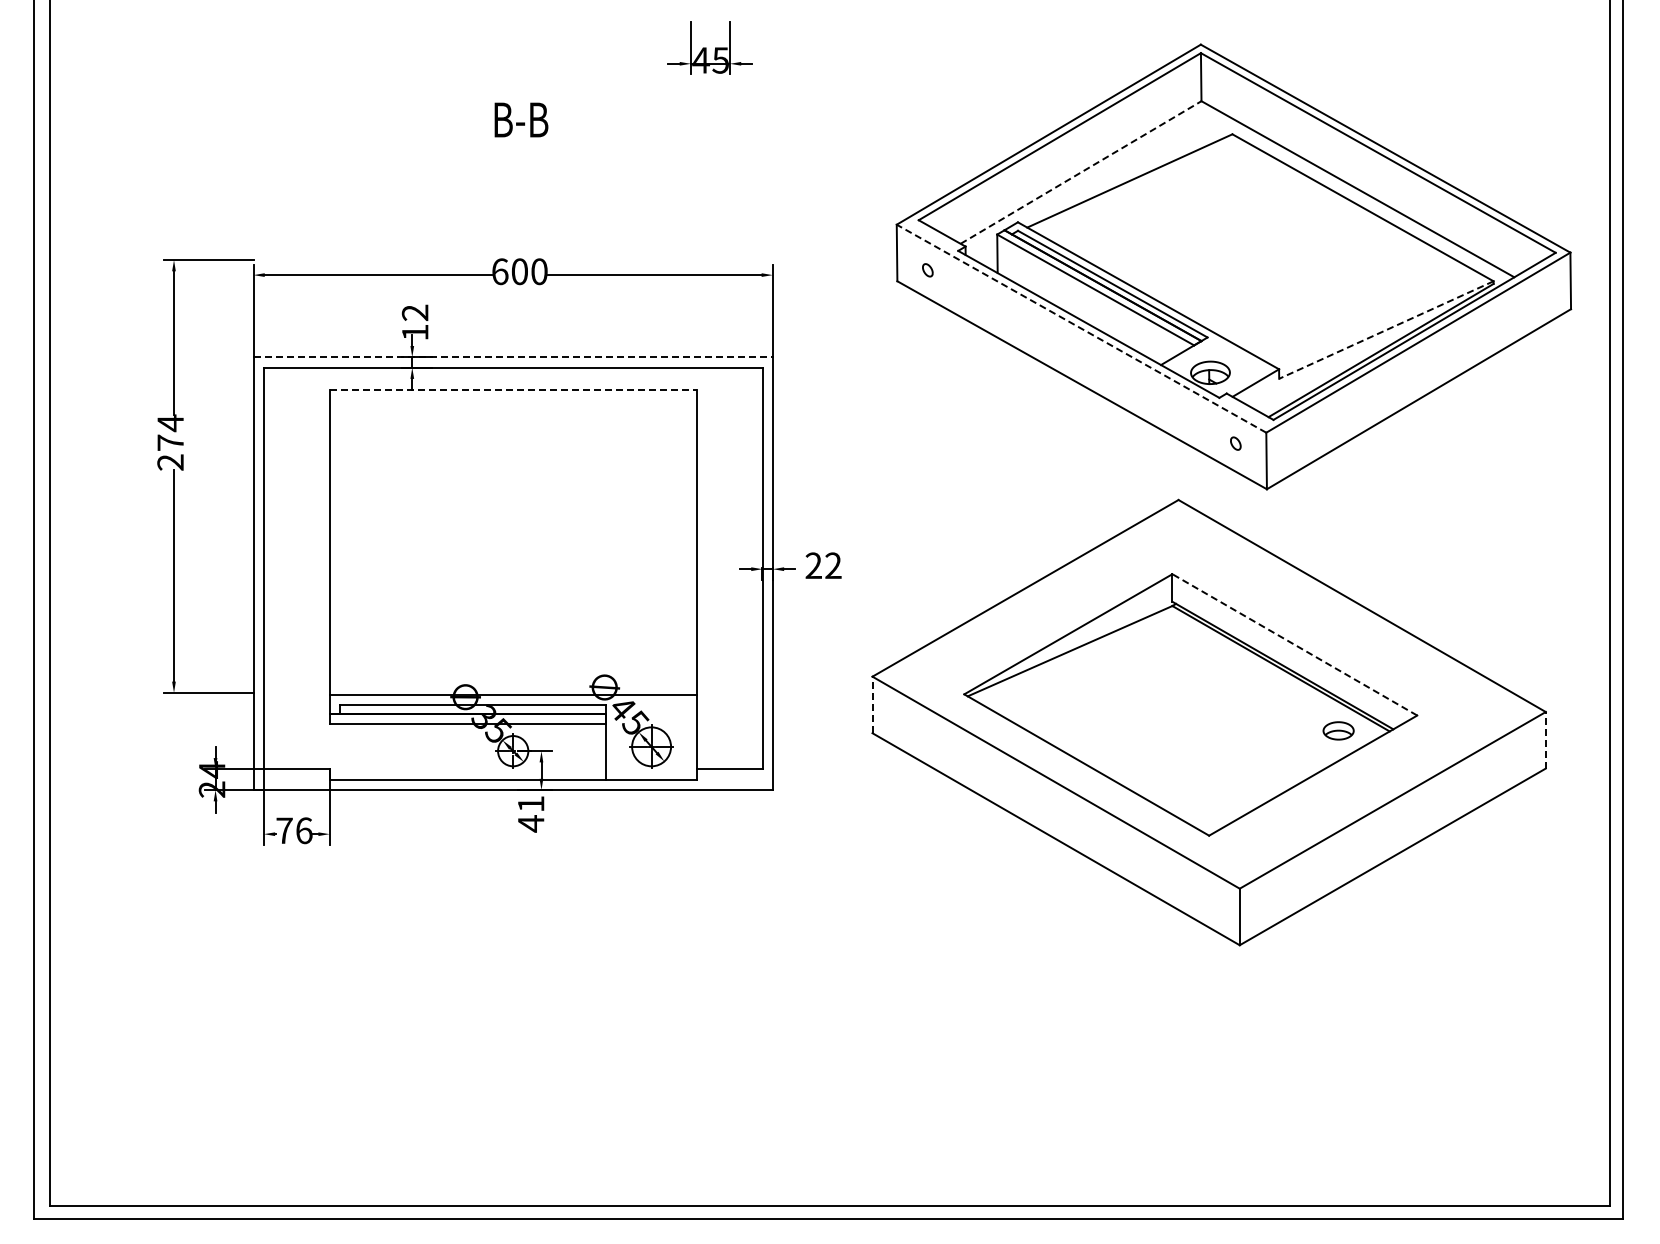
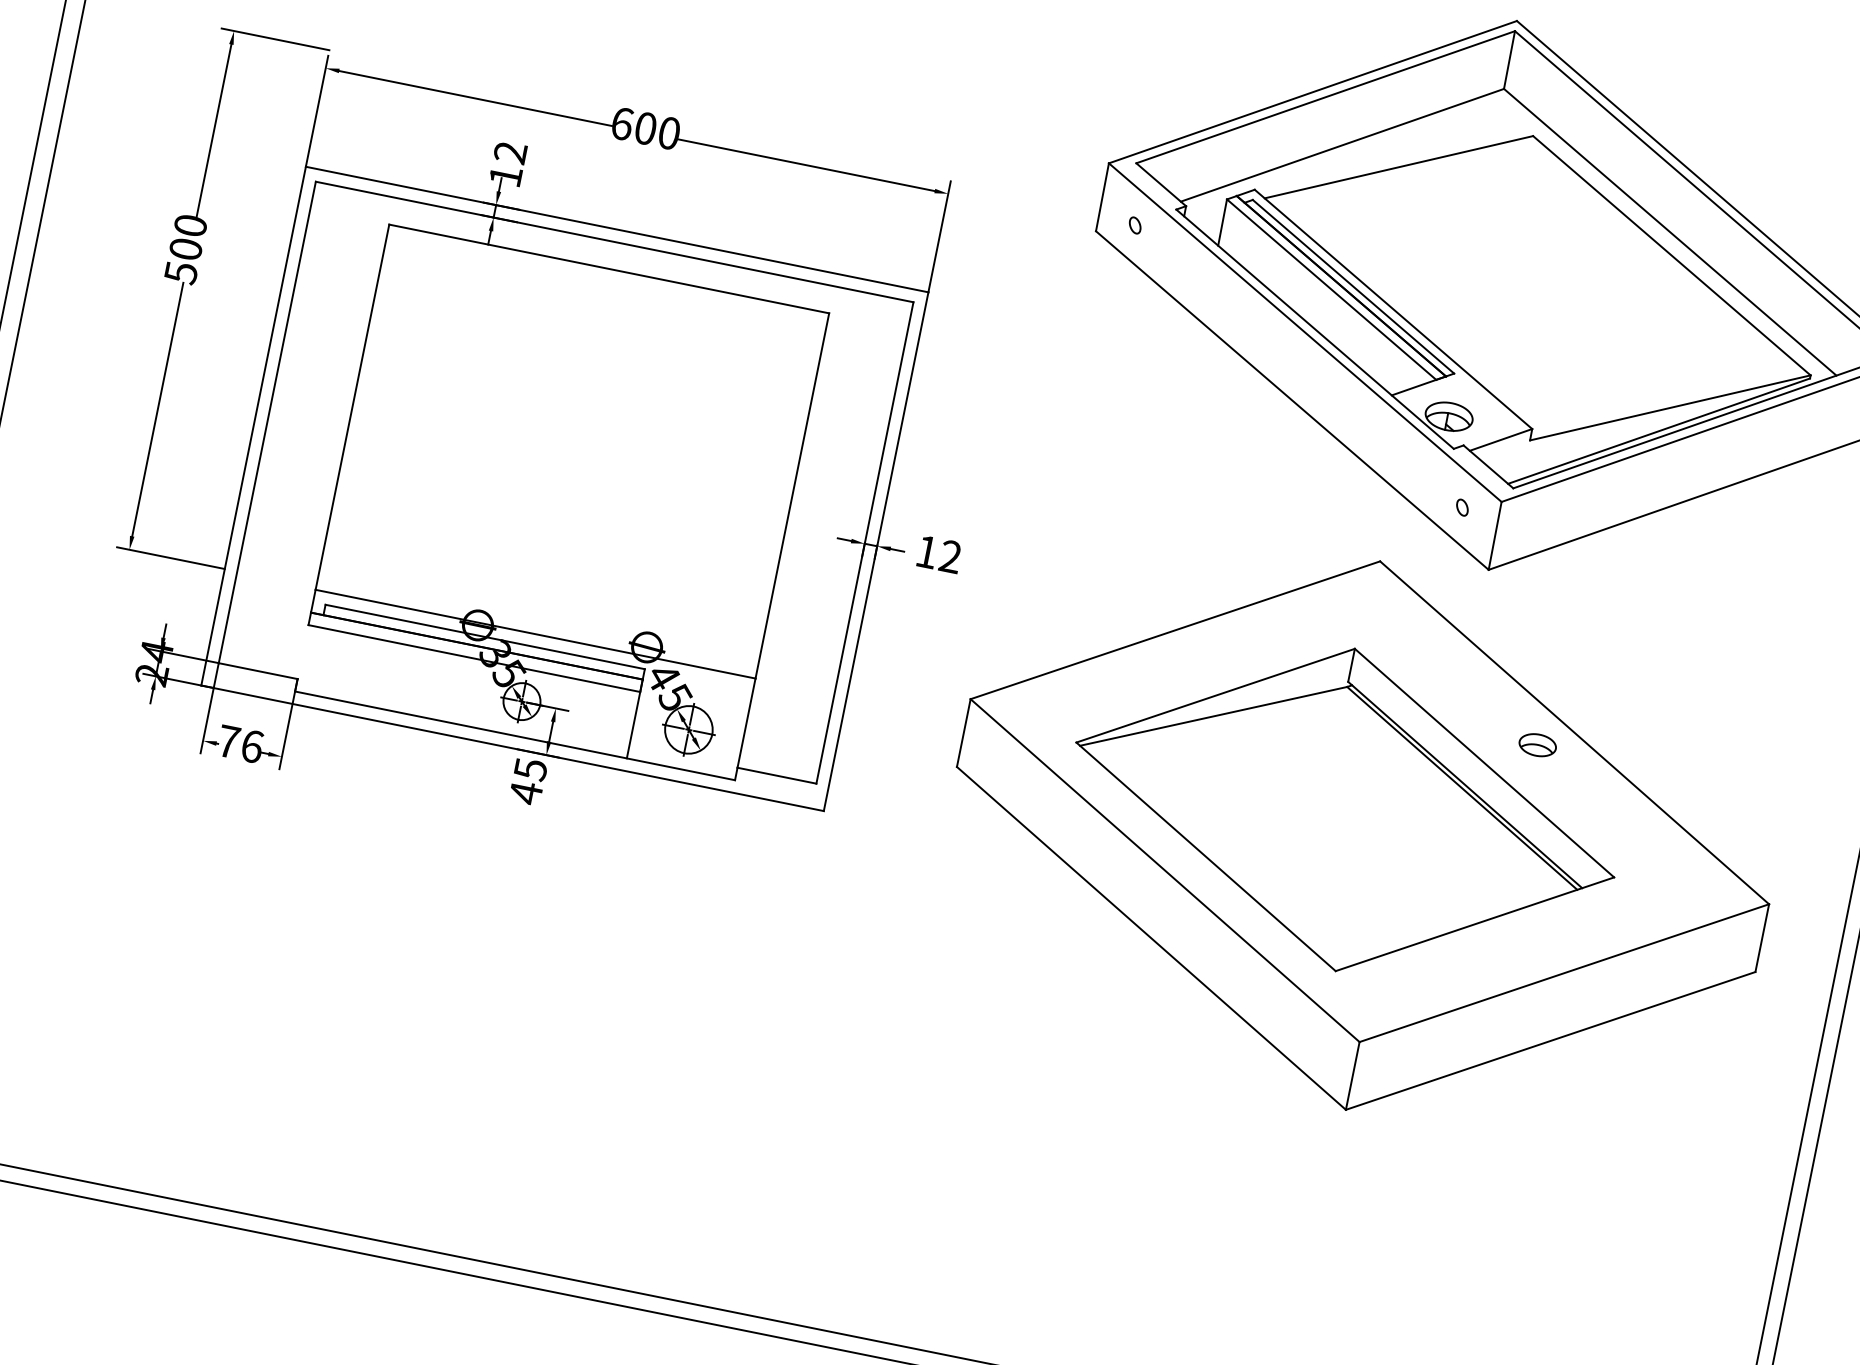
line: (1081, 172) -> (1342, 145), dashed -> solid
line: (1081, 328) -> (1305, 332), dashed -> solid
line: (1386, 330) -> (1670, 408), dashed -> solid
line: (513, 357) -> (617, 229), dashed -> solid
line: (513, 390) -> (609, 269), dashed -> solid
text: (170, 442) -> (185, 248), 274 -> 500
text: (813, 565) -> (926, 551), 22 -> 12
line: (1294, 644) -> (1484, 762), dashed -> solid
line: (872, 704) -> (963, 732), dashed -> solid
part: (1338, 730) -> (1537, 744), moved
line: (1545, 739) -> (1762, 937), dashed -> solid
text: (531, 804) -> (531, 769), 41 -> 45

